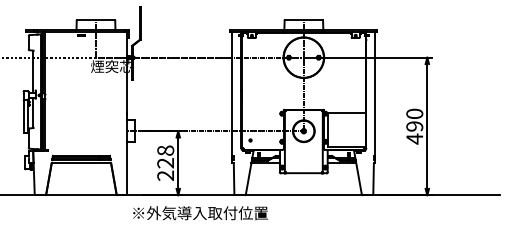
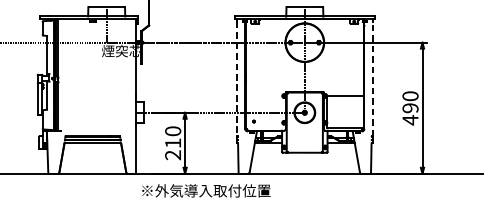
line: (375, 95) -> (373, 78), solid -> dashed
line: (232, 96) -> (236, 79), solid -> dashed
text: (165, 156) -> (172, 136), 228 -> 210

